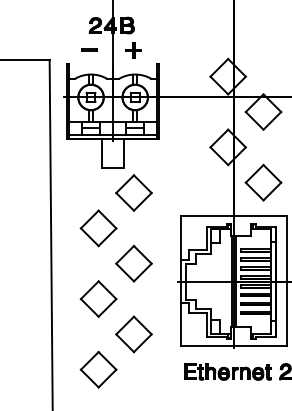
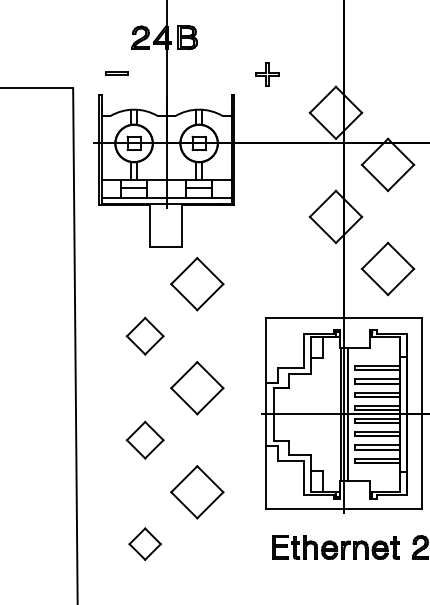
line: (89, 49) -> (117, 72), moved
part: (133, 50) -> (267, 74), moved
part: (98, 228) -> (145, 336), size x0.7
part: (98, 298) -> (145, 439), size x0.7
part: (98, 369) -> (145, 543), size x0.6

